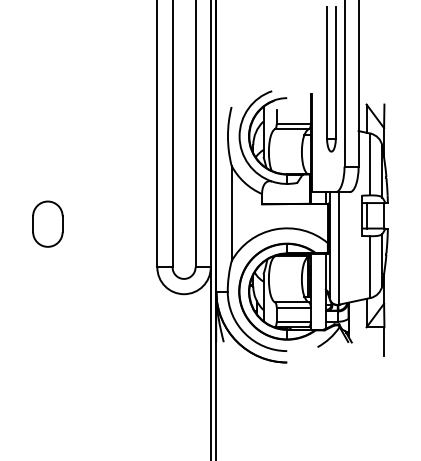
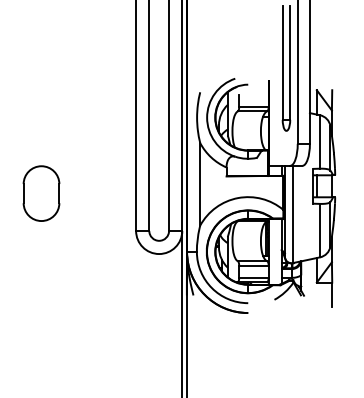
part: (47, 223) -> (41, 192), size x1.4

